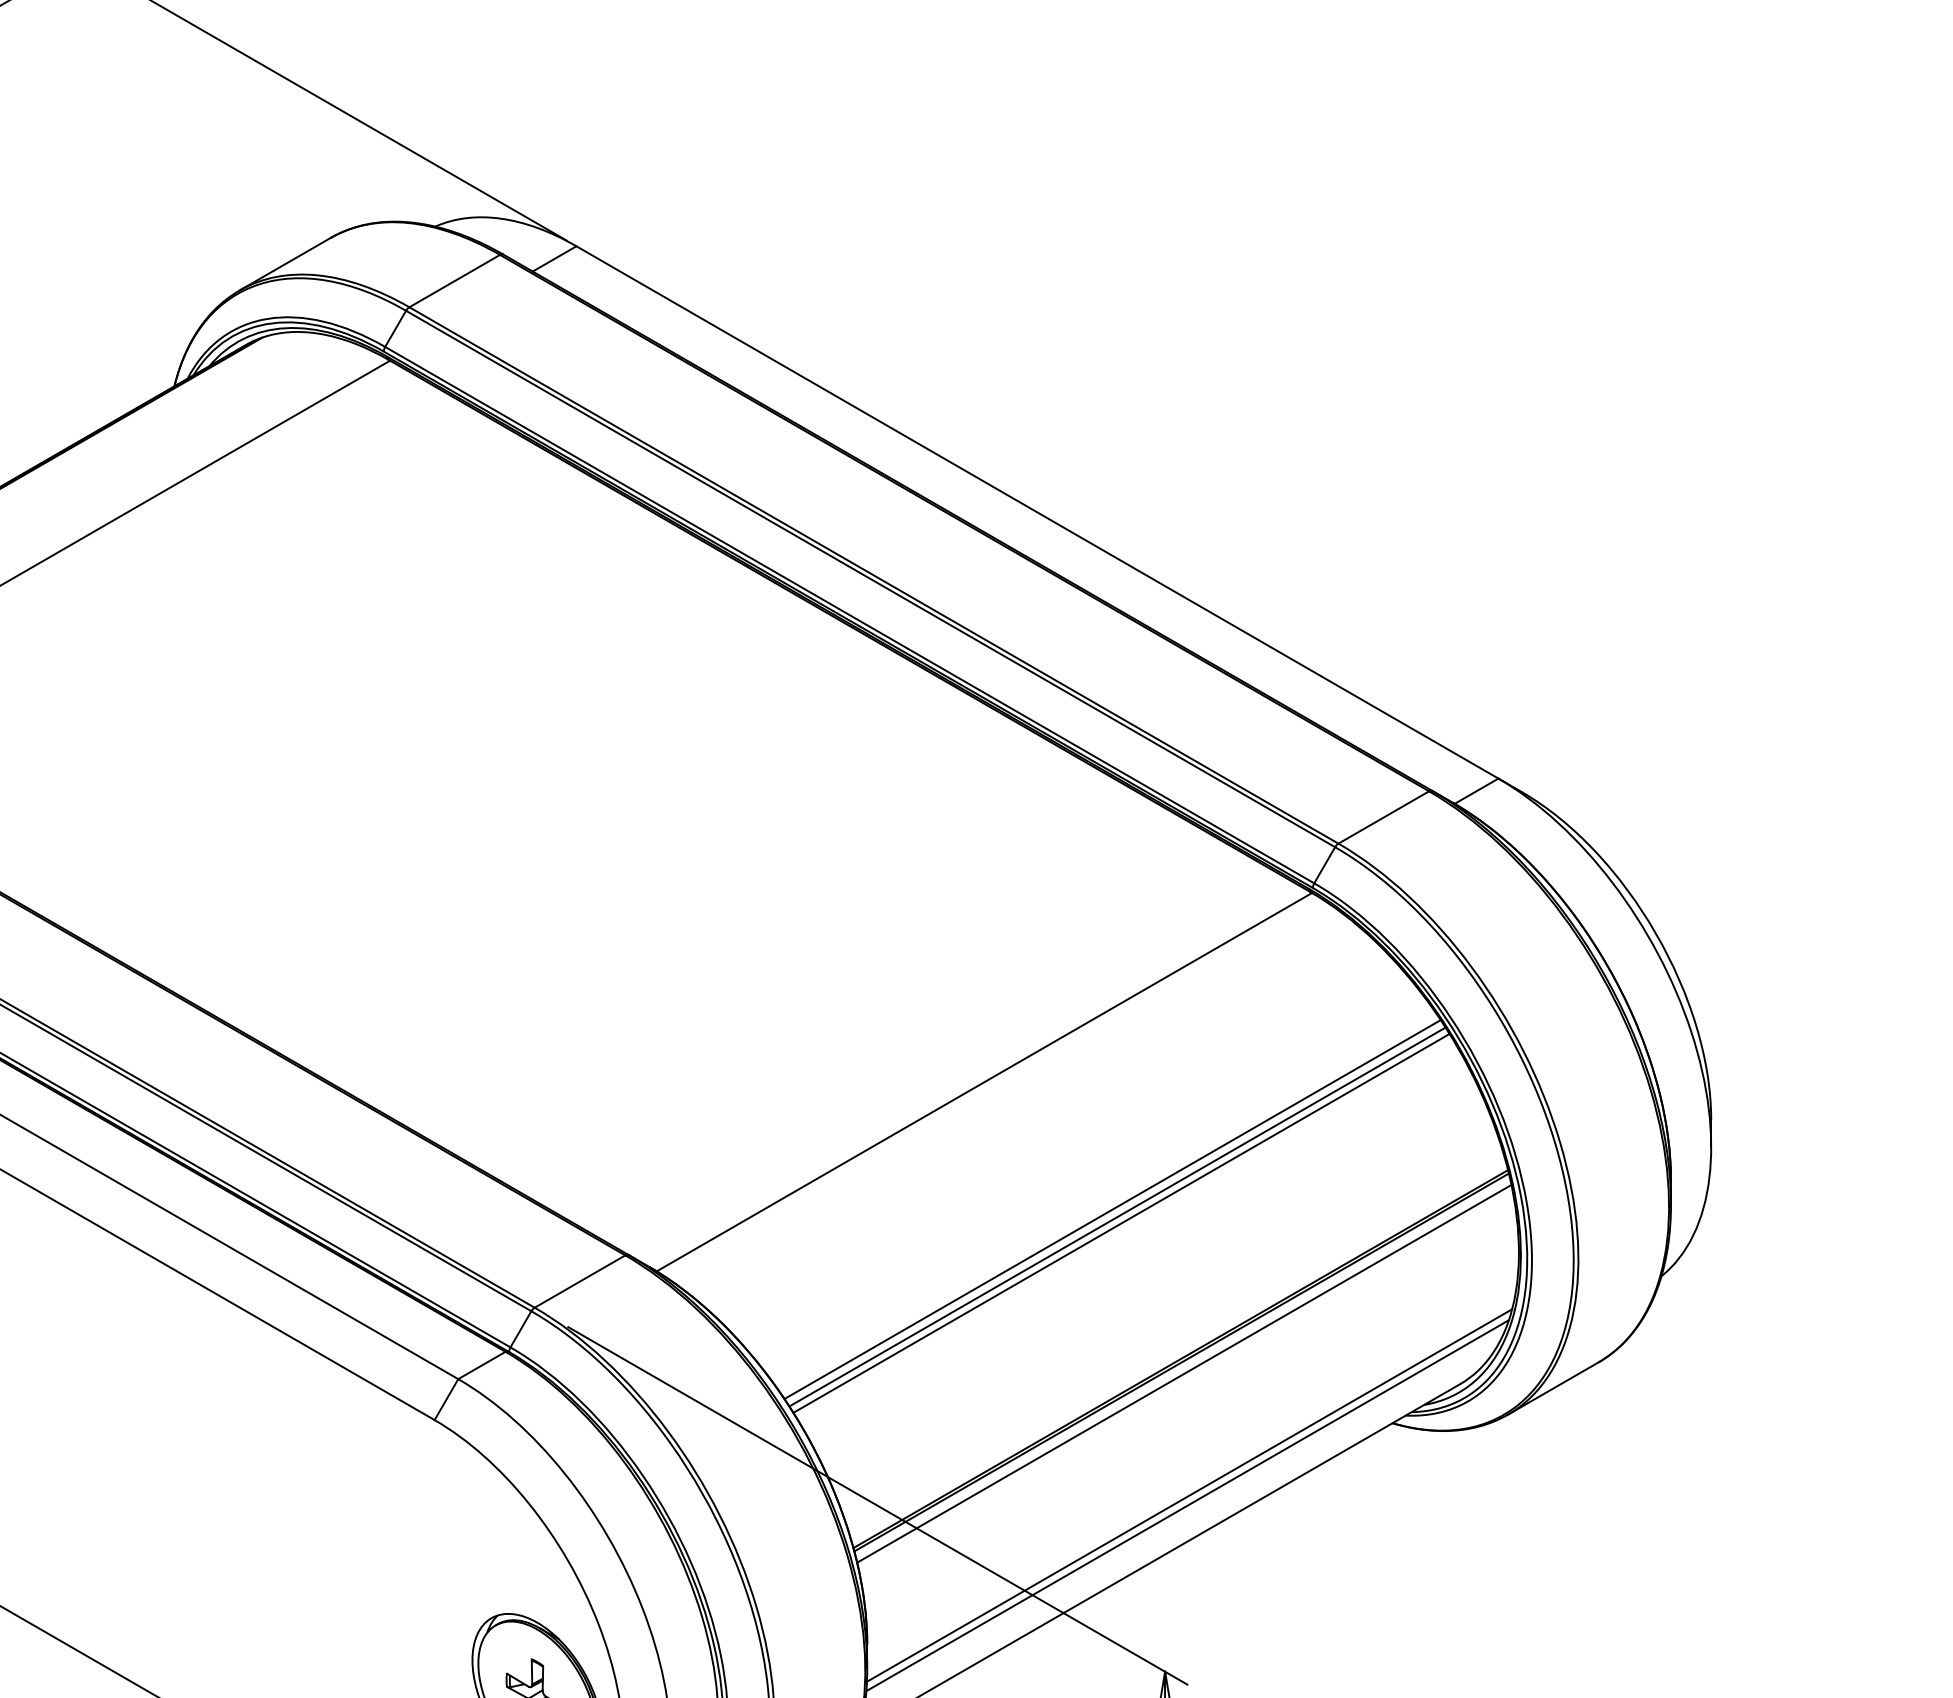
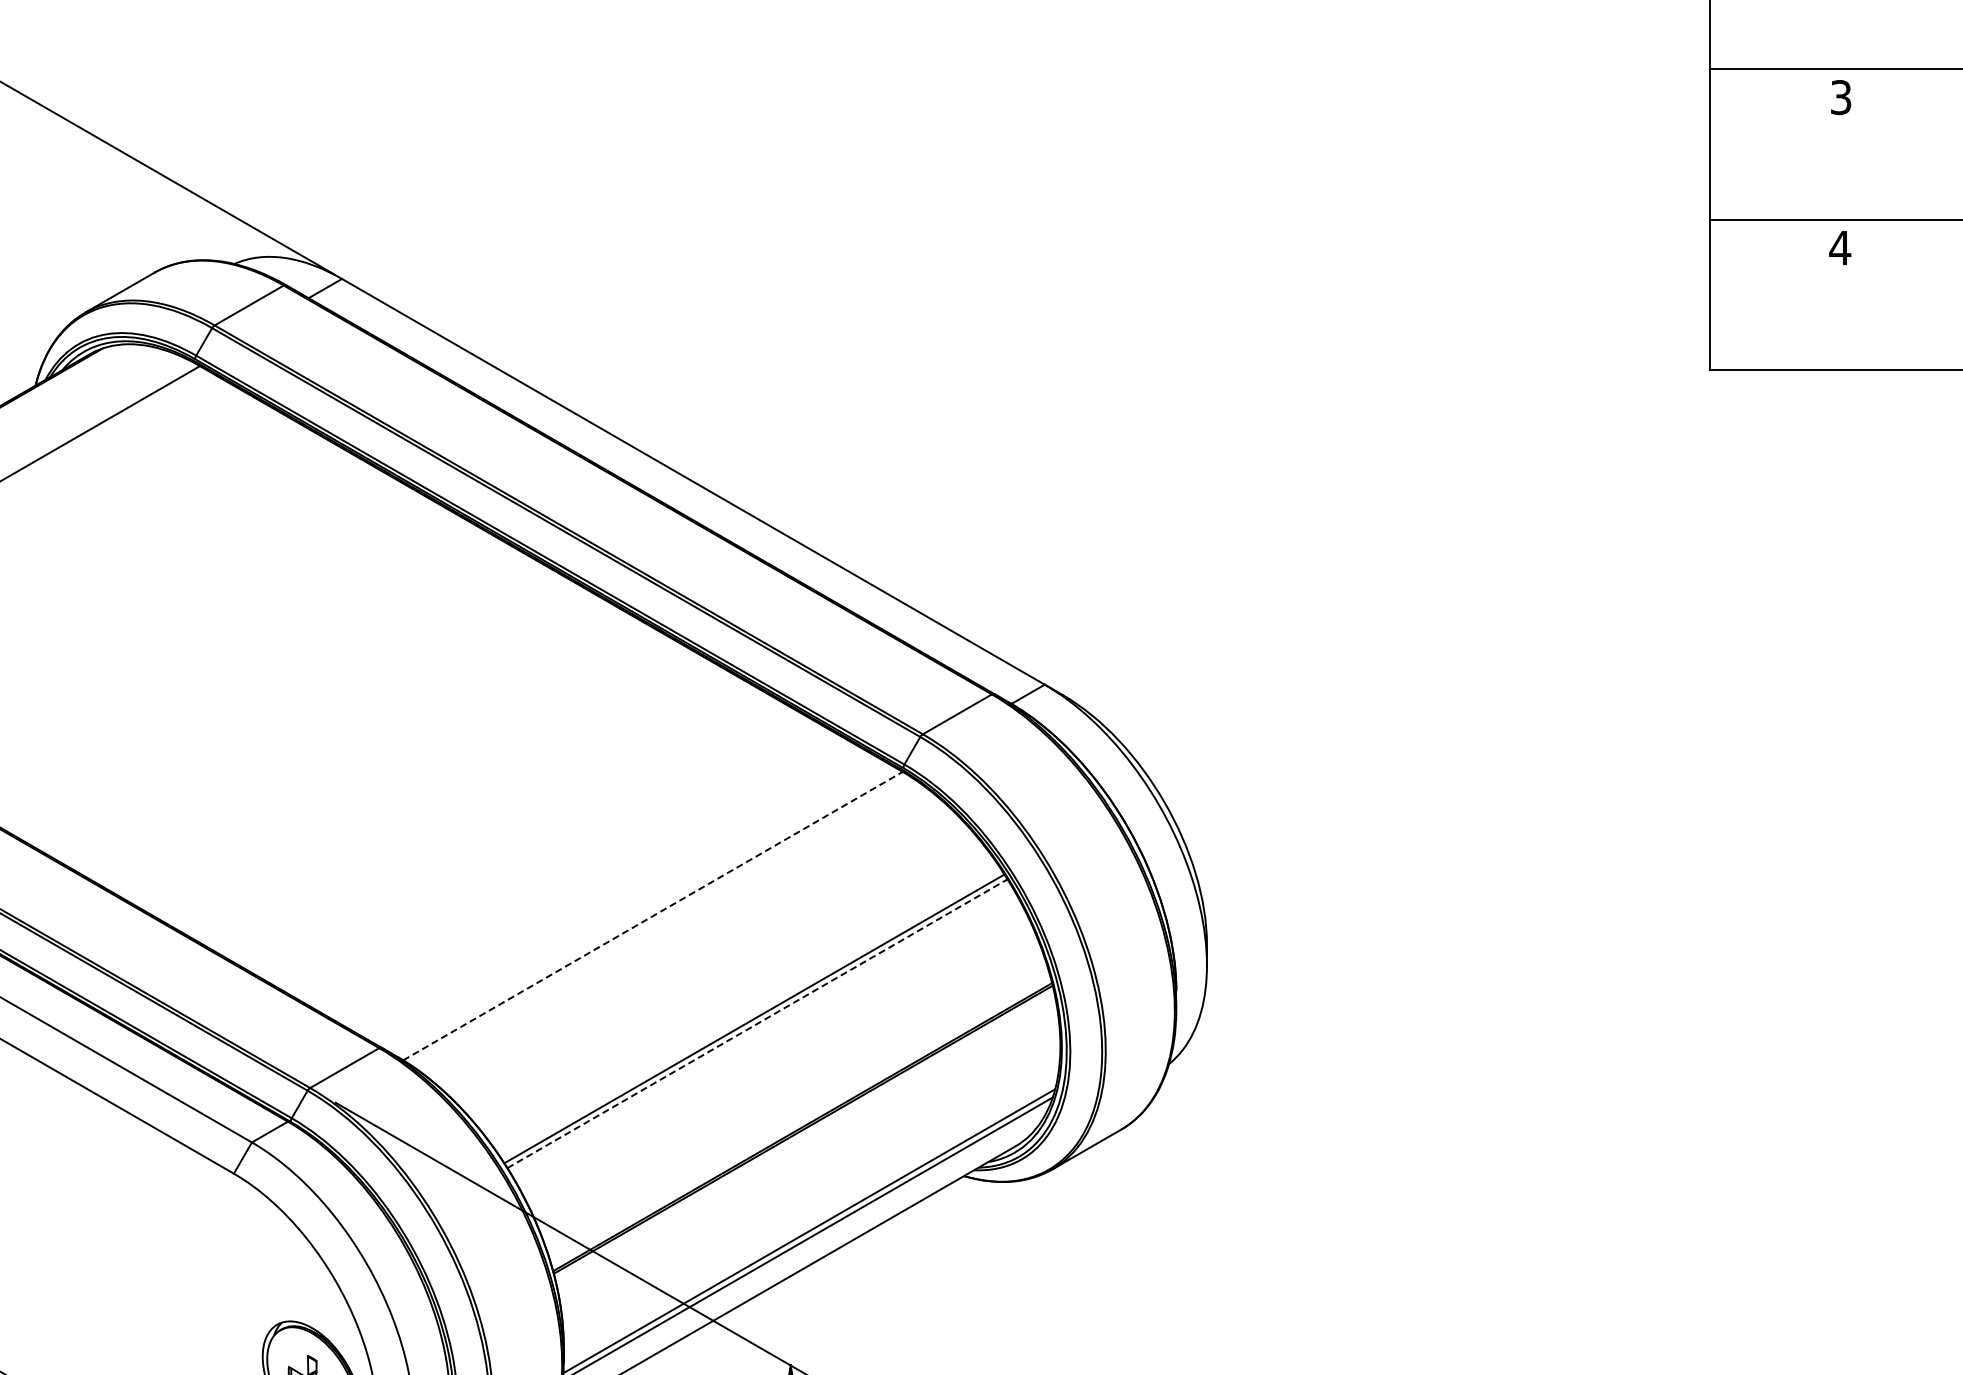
line: (985, 1081) -> (653, 915), solid -> dashed
line: (1112, 1208) -> (750, 1012), removed
line: (1121, 1223) -> (757, 1023), solid -> dashed
line: (1184, 1373) -> (805, 1138), removed

